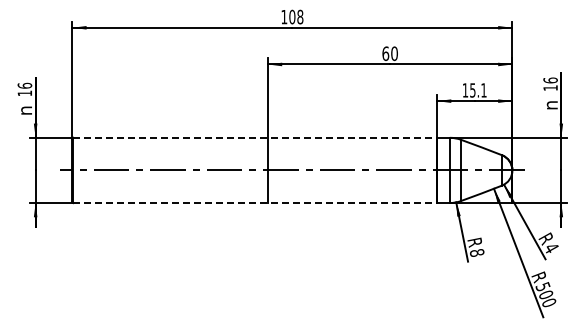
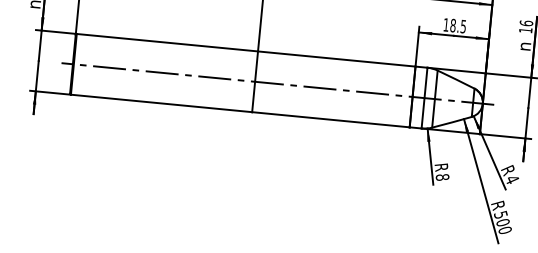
text: (478, 90) -> (458, 26), 15.1 -> 18.5
line: (255, 137) -> (246, 50), dashed -> solid
line: (255, 203) -> (240, 111), dashed -> solid

